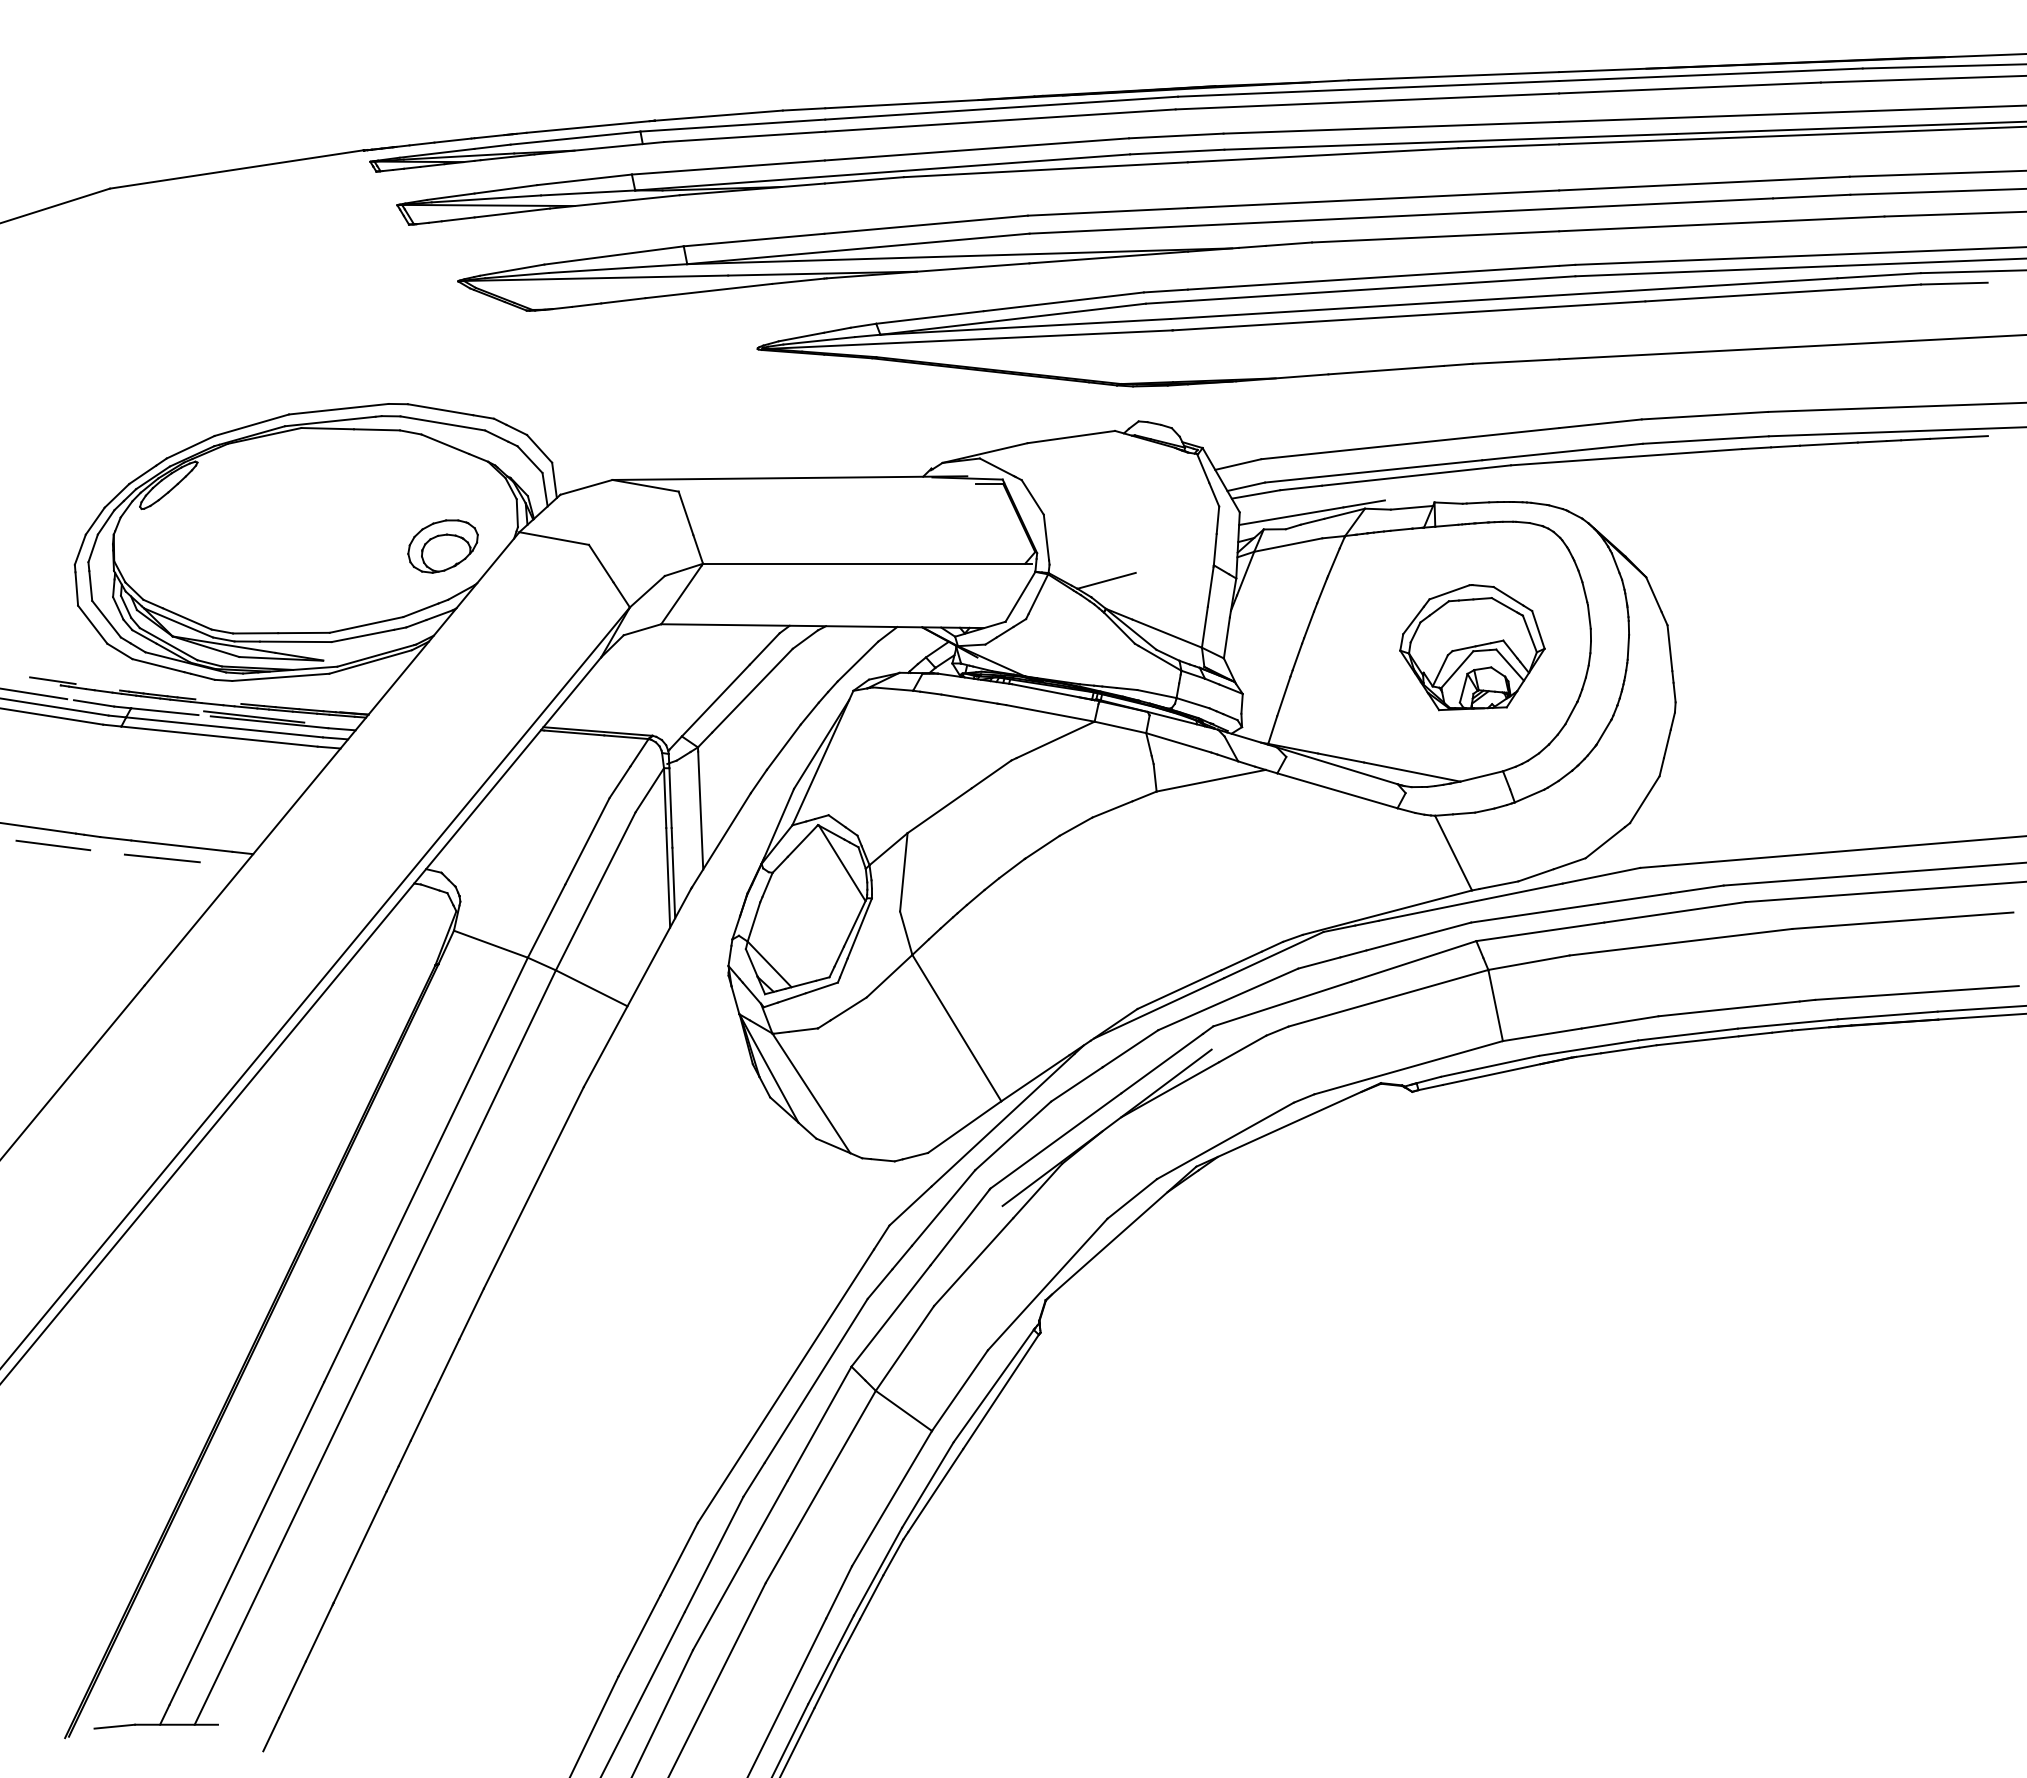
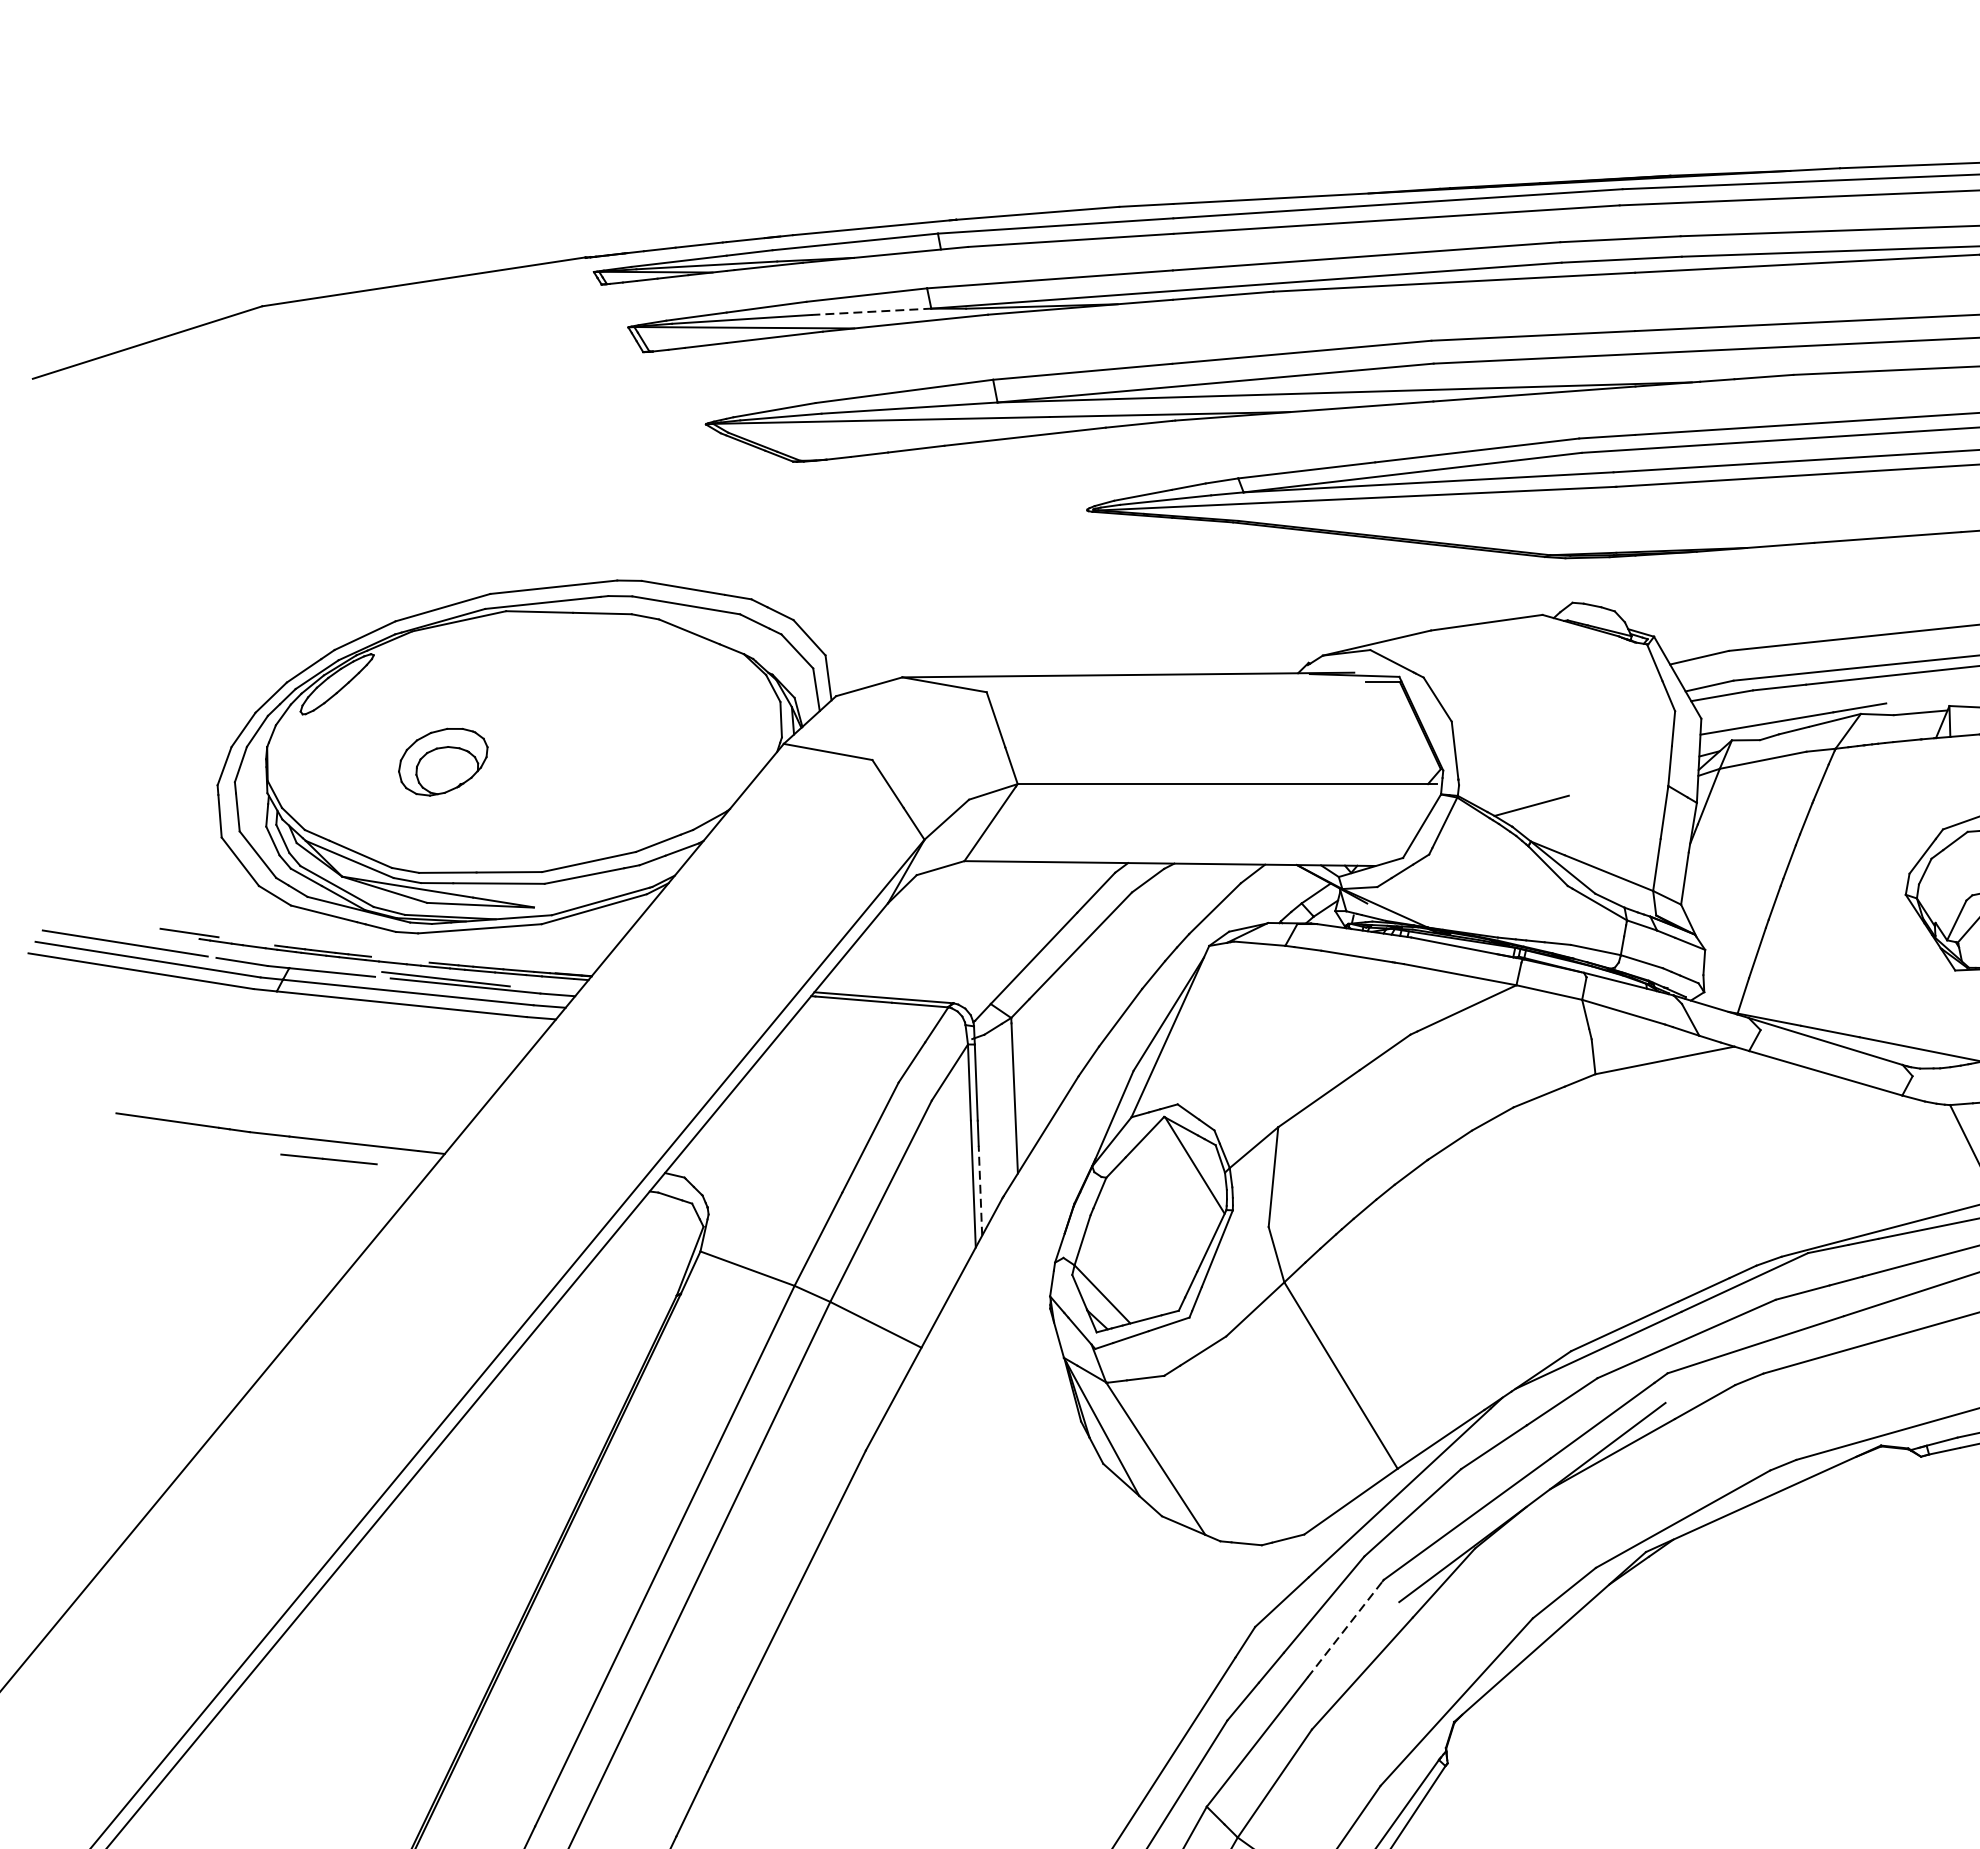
line: (588, 192) -> (871, 311), solid -> dashed
part: (442, 546) -> (442, 762), moved
line: (53, 845) -> (190, 1142), removed
line: (673, 882) -> (980, 1190), solid -> dashed
line: (960, 1227) -> (1345, 1629), solid -> dashed

